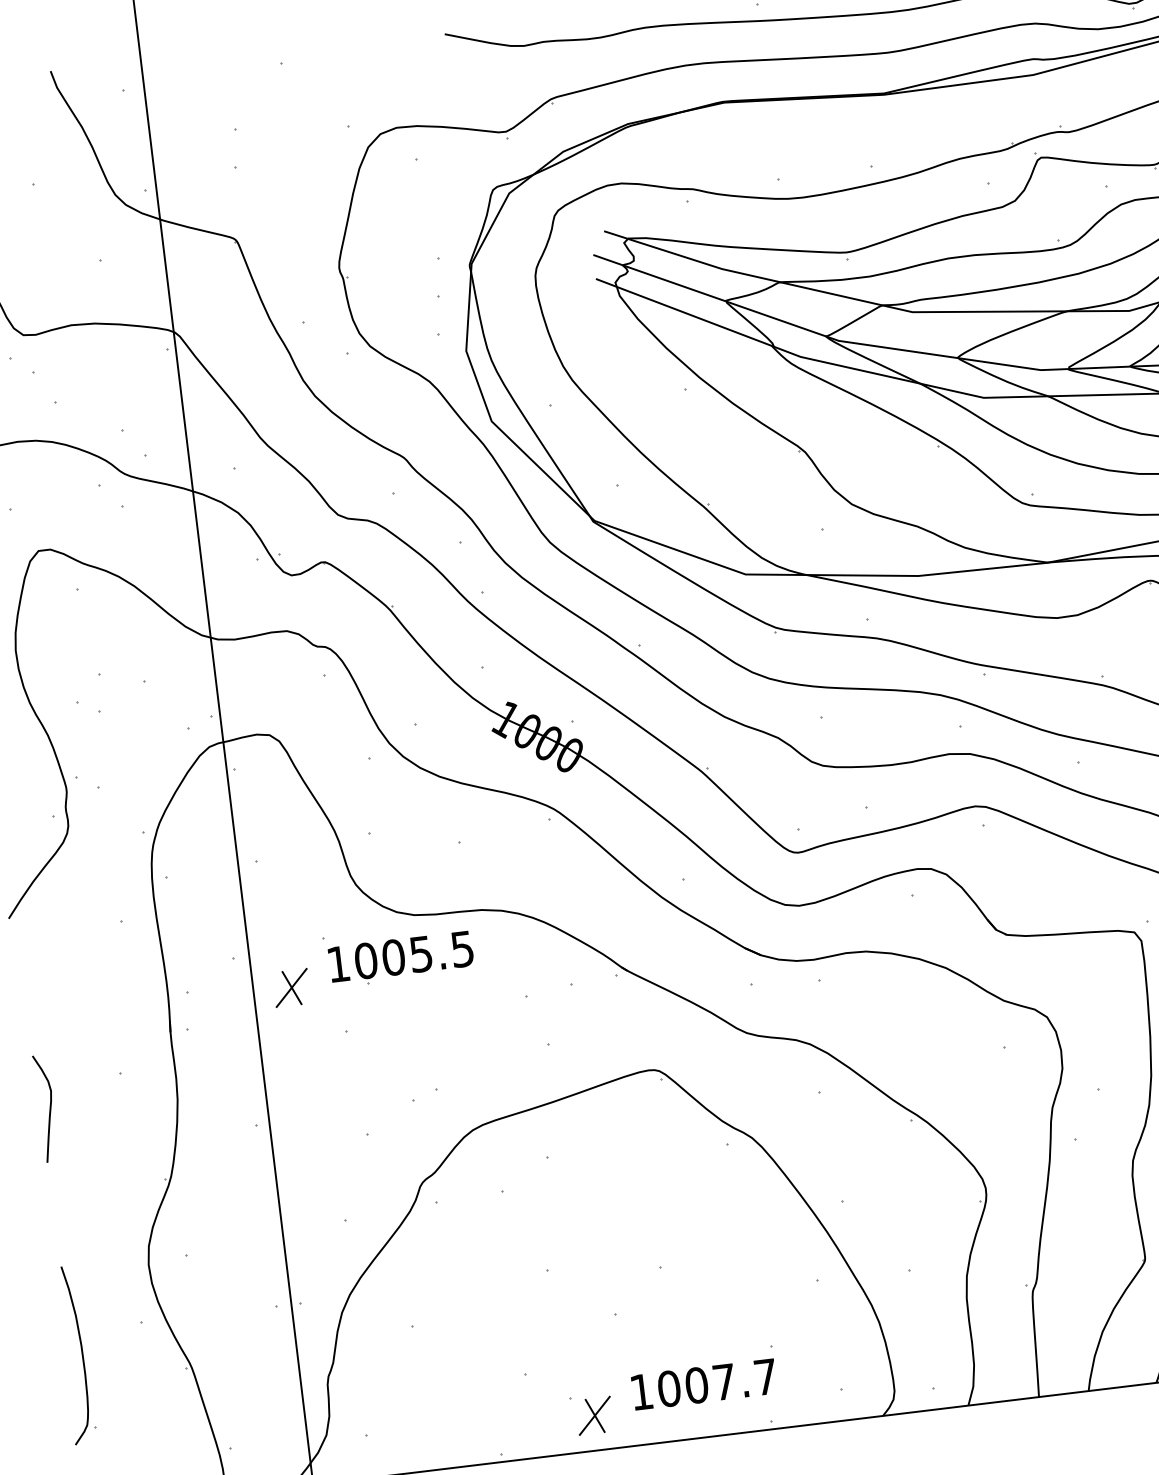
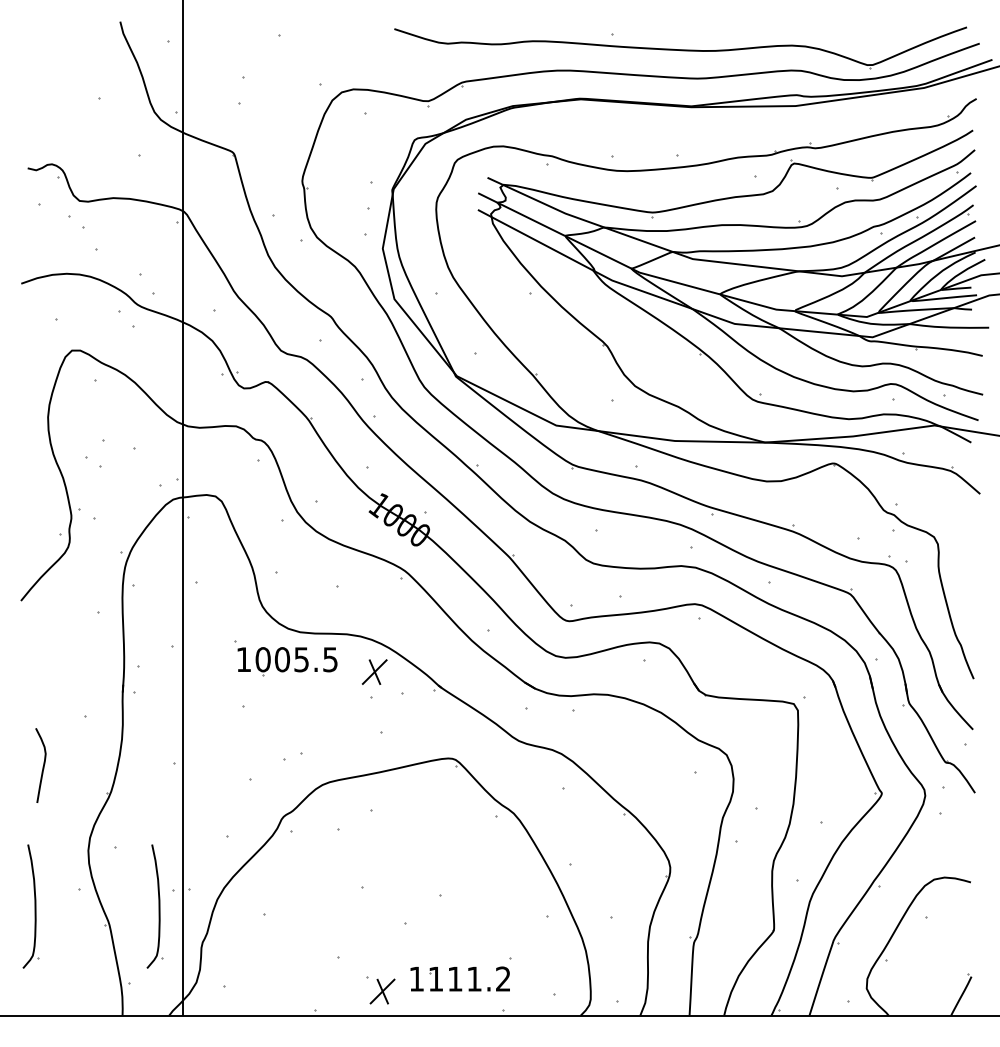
part: (291, 987) -> (374, 671), moved
curve: (48, 1109) -> (42, 766), moved
part: (253, 1333) -> (154, 906), added
text: (717, 1382) -> (469, 978), 1007.7 -> 1111.2

